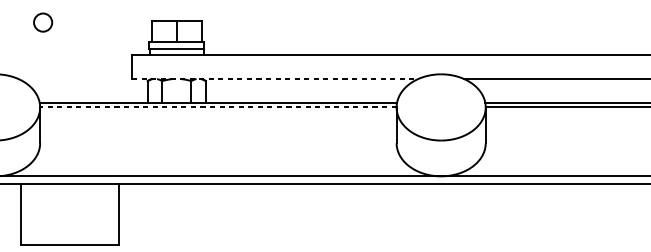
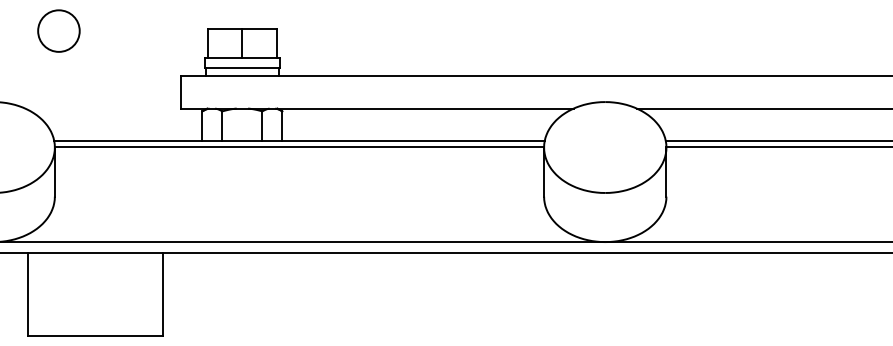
circle: (42, 22) -> (58, 30), size x1.67
line: (275, 79) -> (378, 108), dashed -> solid
line: (218, 106) -> (299, 146), dashed -> solid

